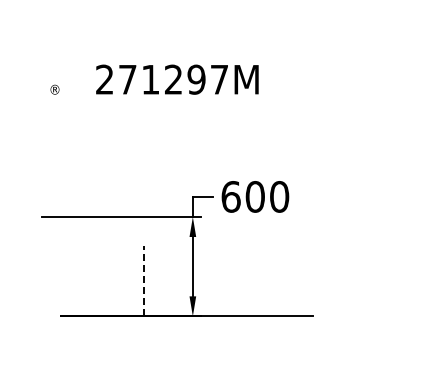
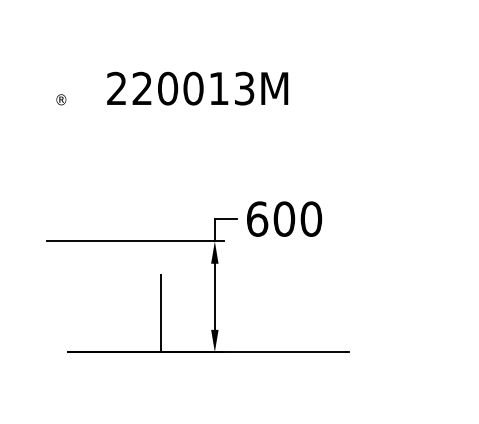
text: (173, 79) -> (193, 88), 271297M -> 220013M
line: (144, 280) -> (161, 312), dashed -> solid

